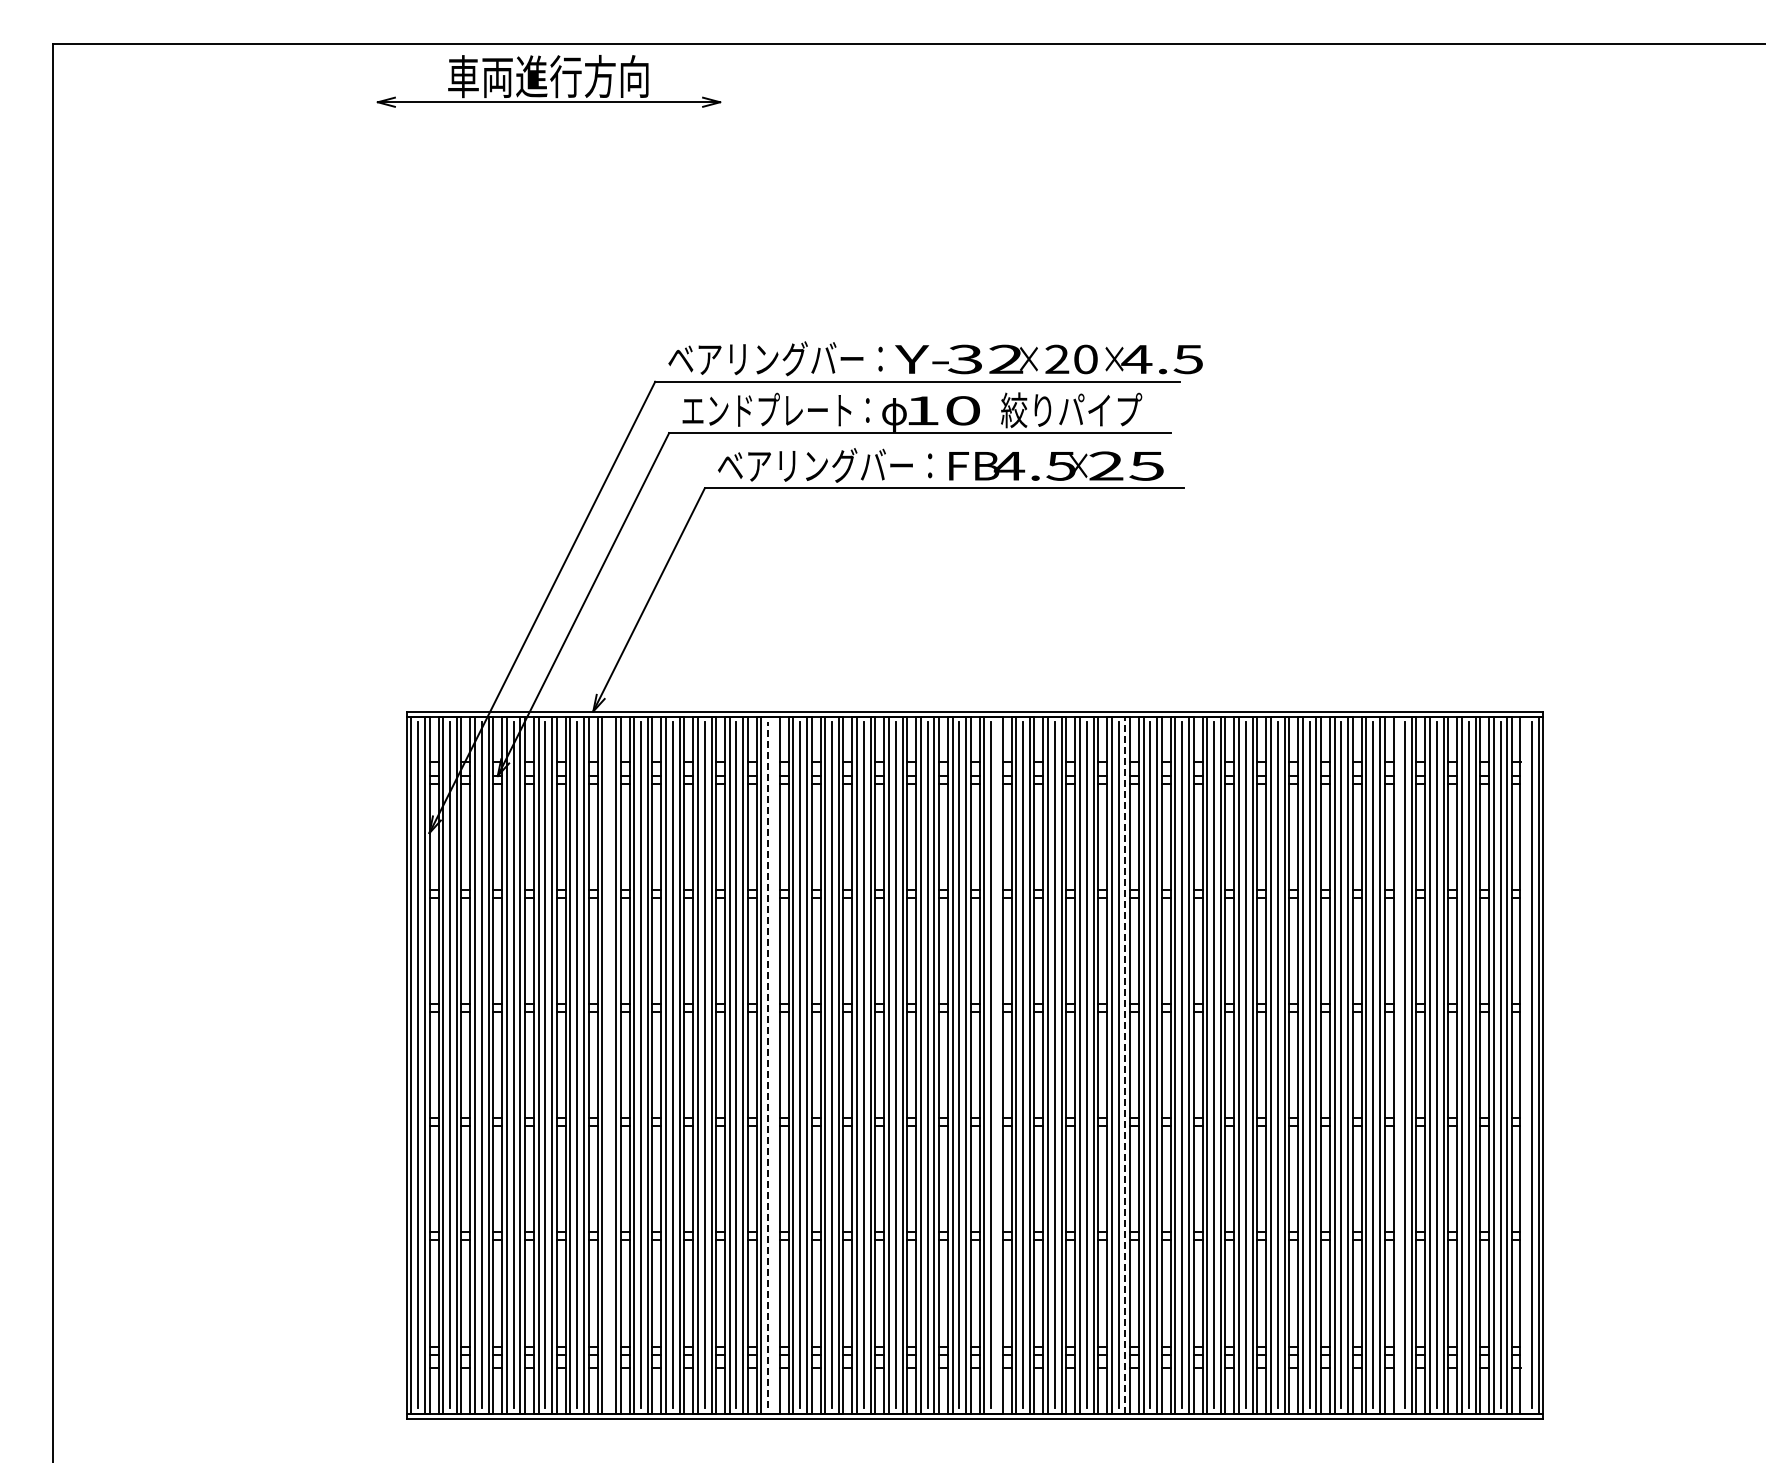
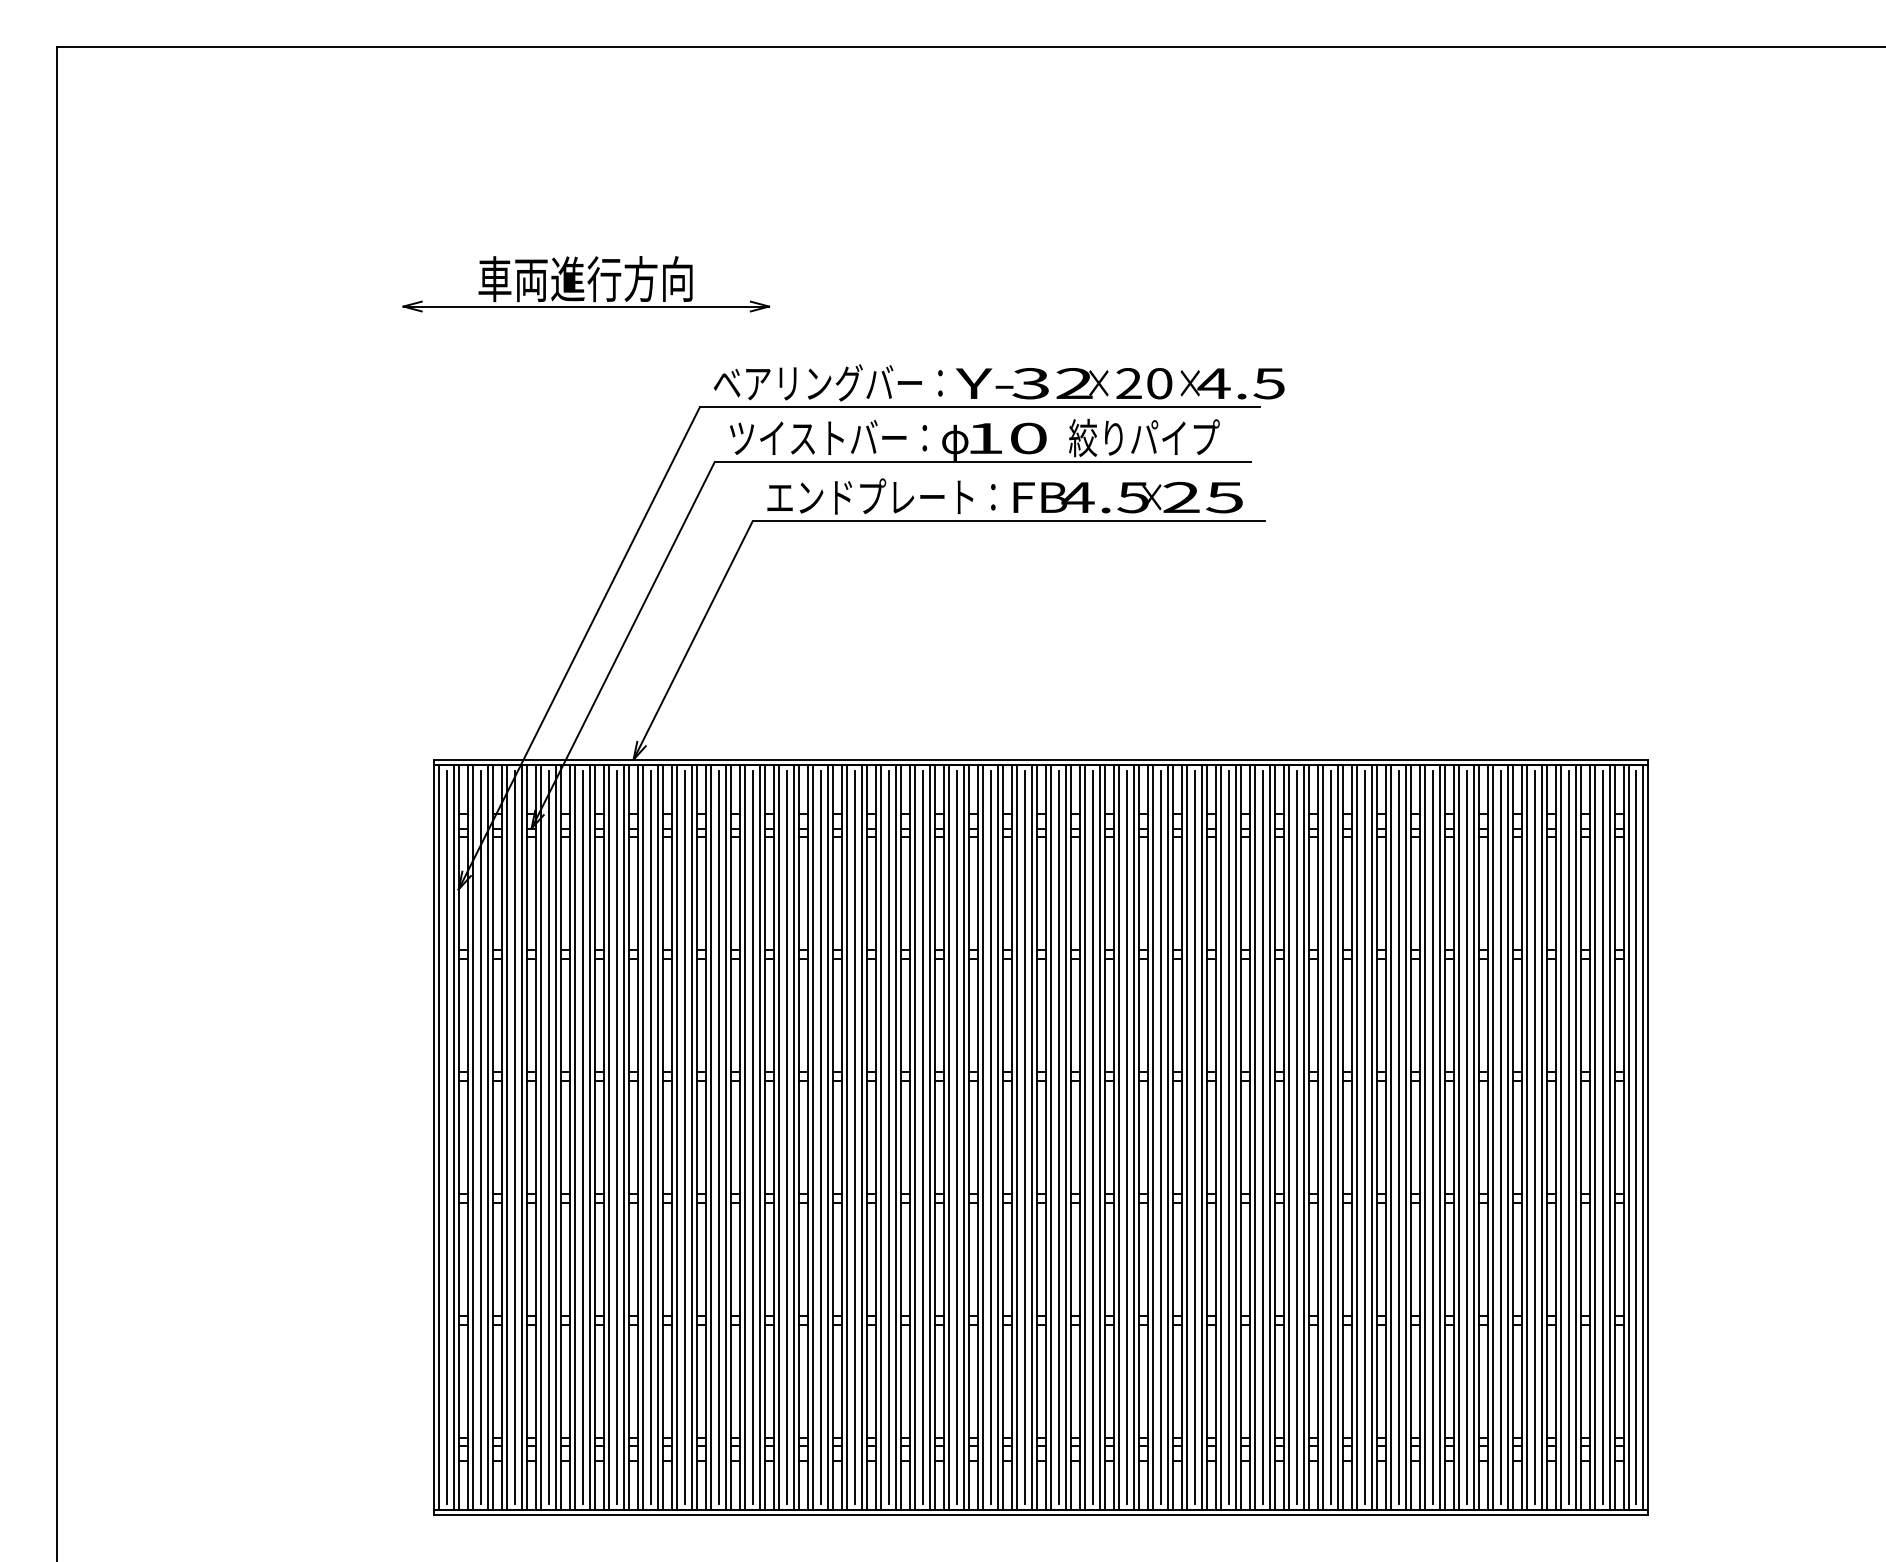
part: (548, 81) -> (585, 284), moved
text: (775, 409) -> (828, 437), エンドプレート： -> ツイストバー：
text: (814, 465) -> (869, 496), ベアリングバー： -> エンドプレート：
line: (775, 1064) -> (828, 1136), added
line: (998, 1064) -> (1066, 1136), added
line: (1398, 1064) -> (1493, 1136), added
line: (1524, 1064) -> (1628, 1136), added
line: (609, 1065) -> (650, 1137), added
line: (768, 1065) -> (820, 1137), dashed -> solid
line: (1125, 1065) -> (1201, 1137), dashed -> solid

